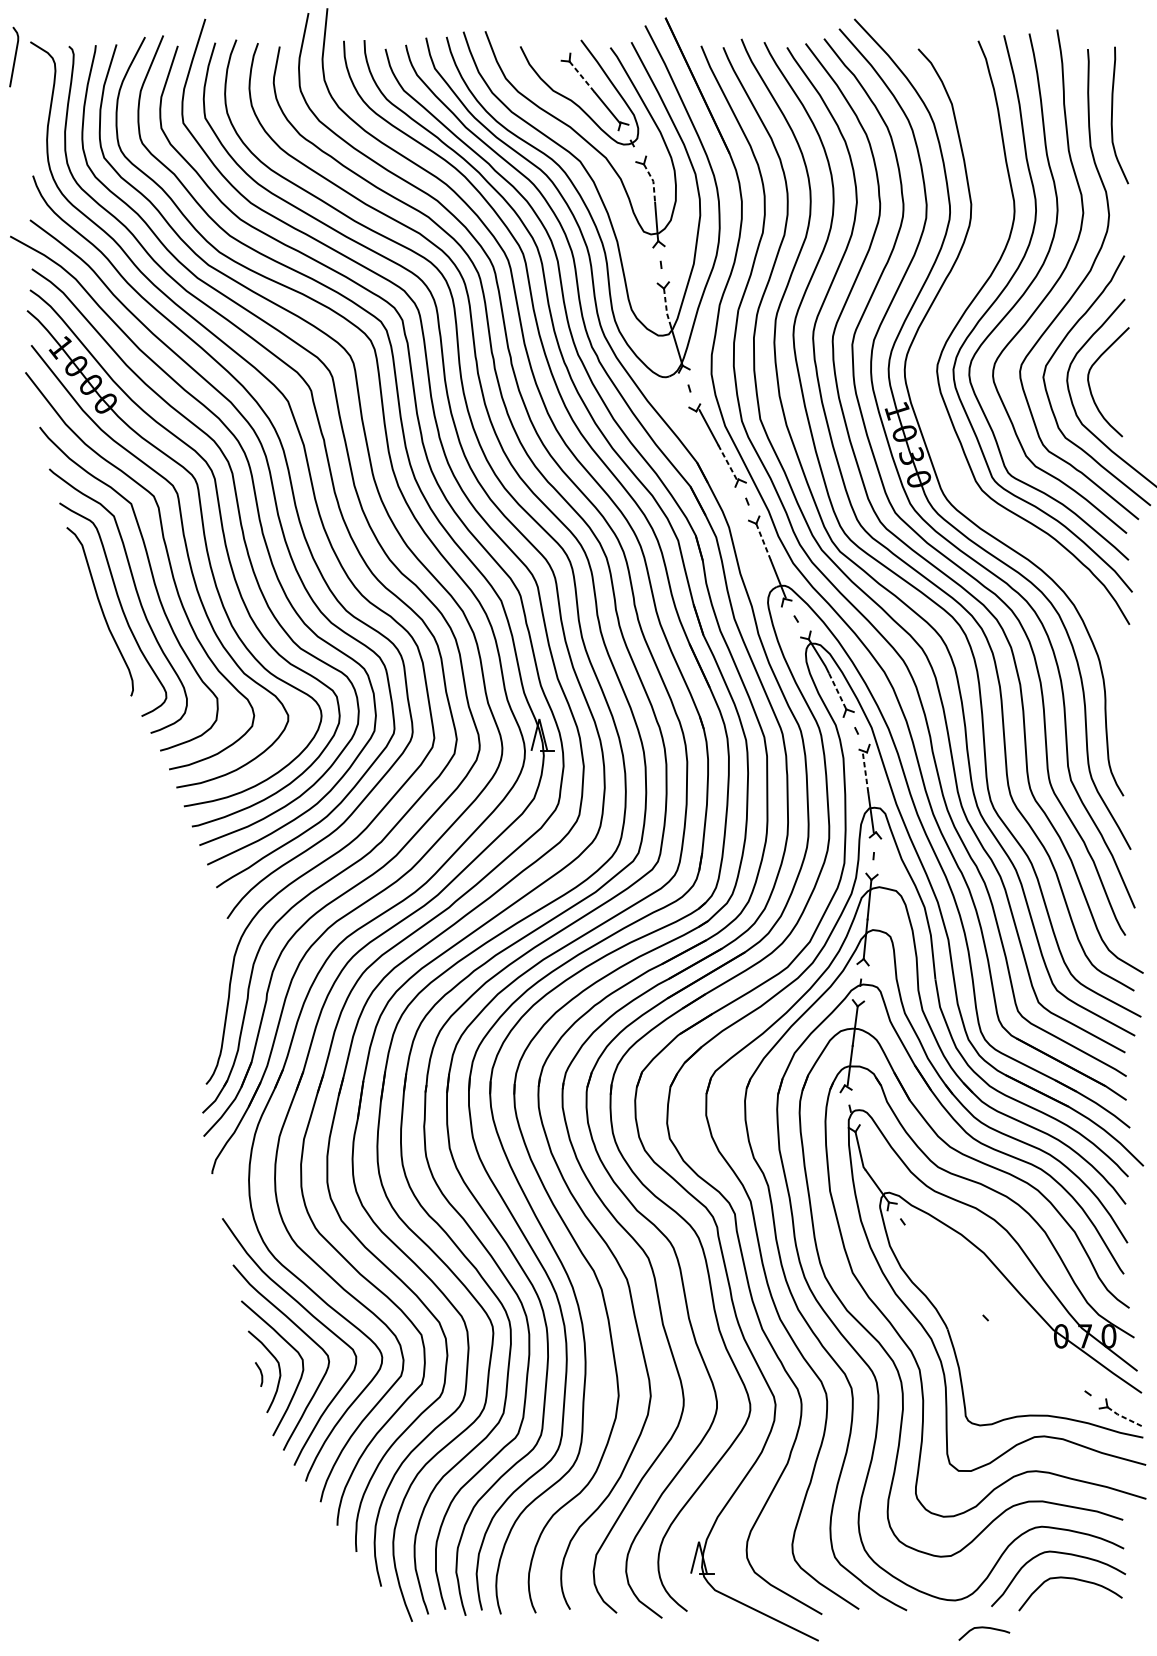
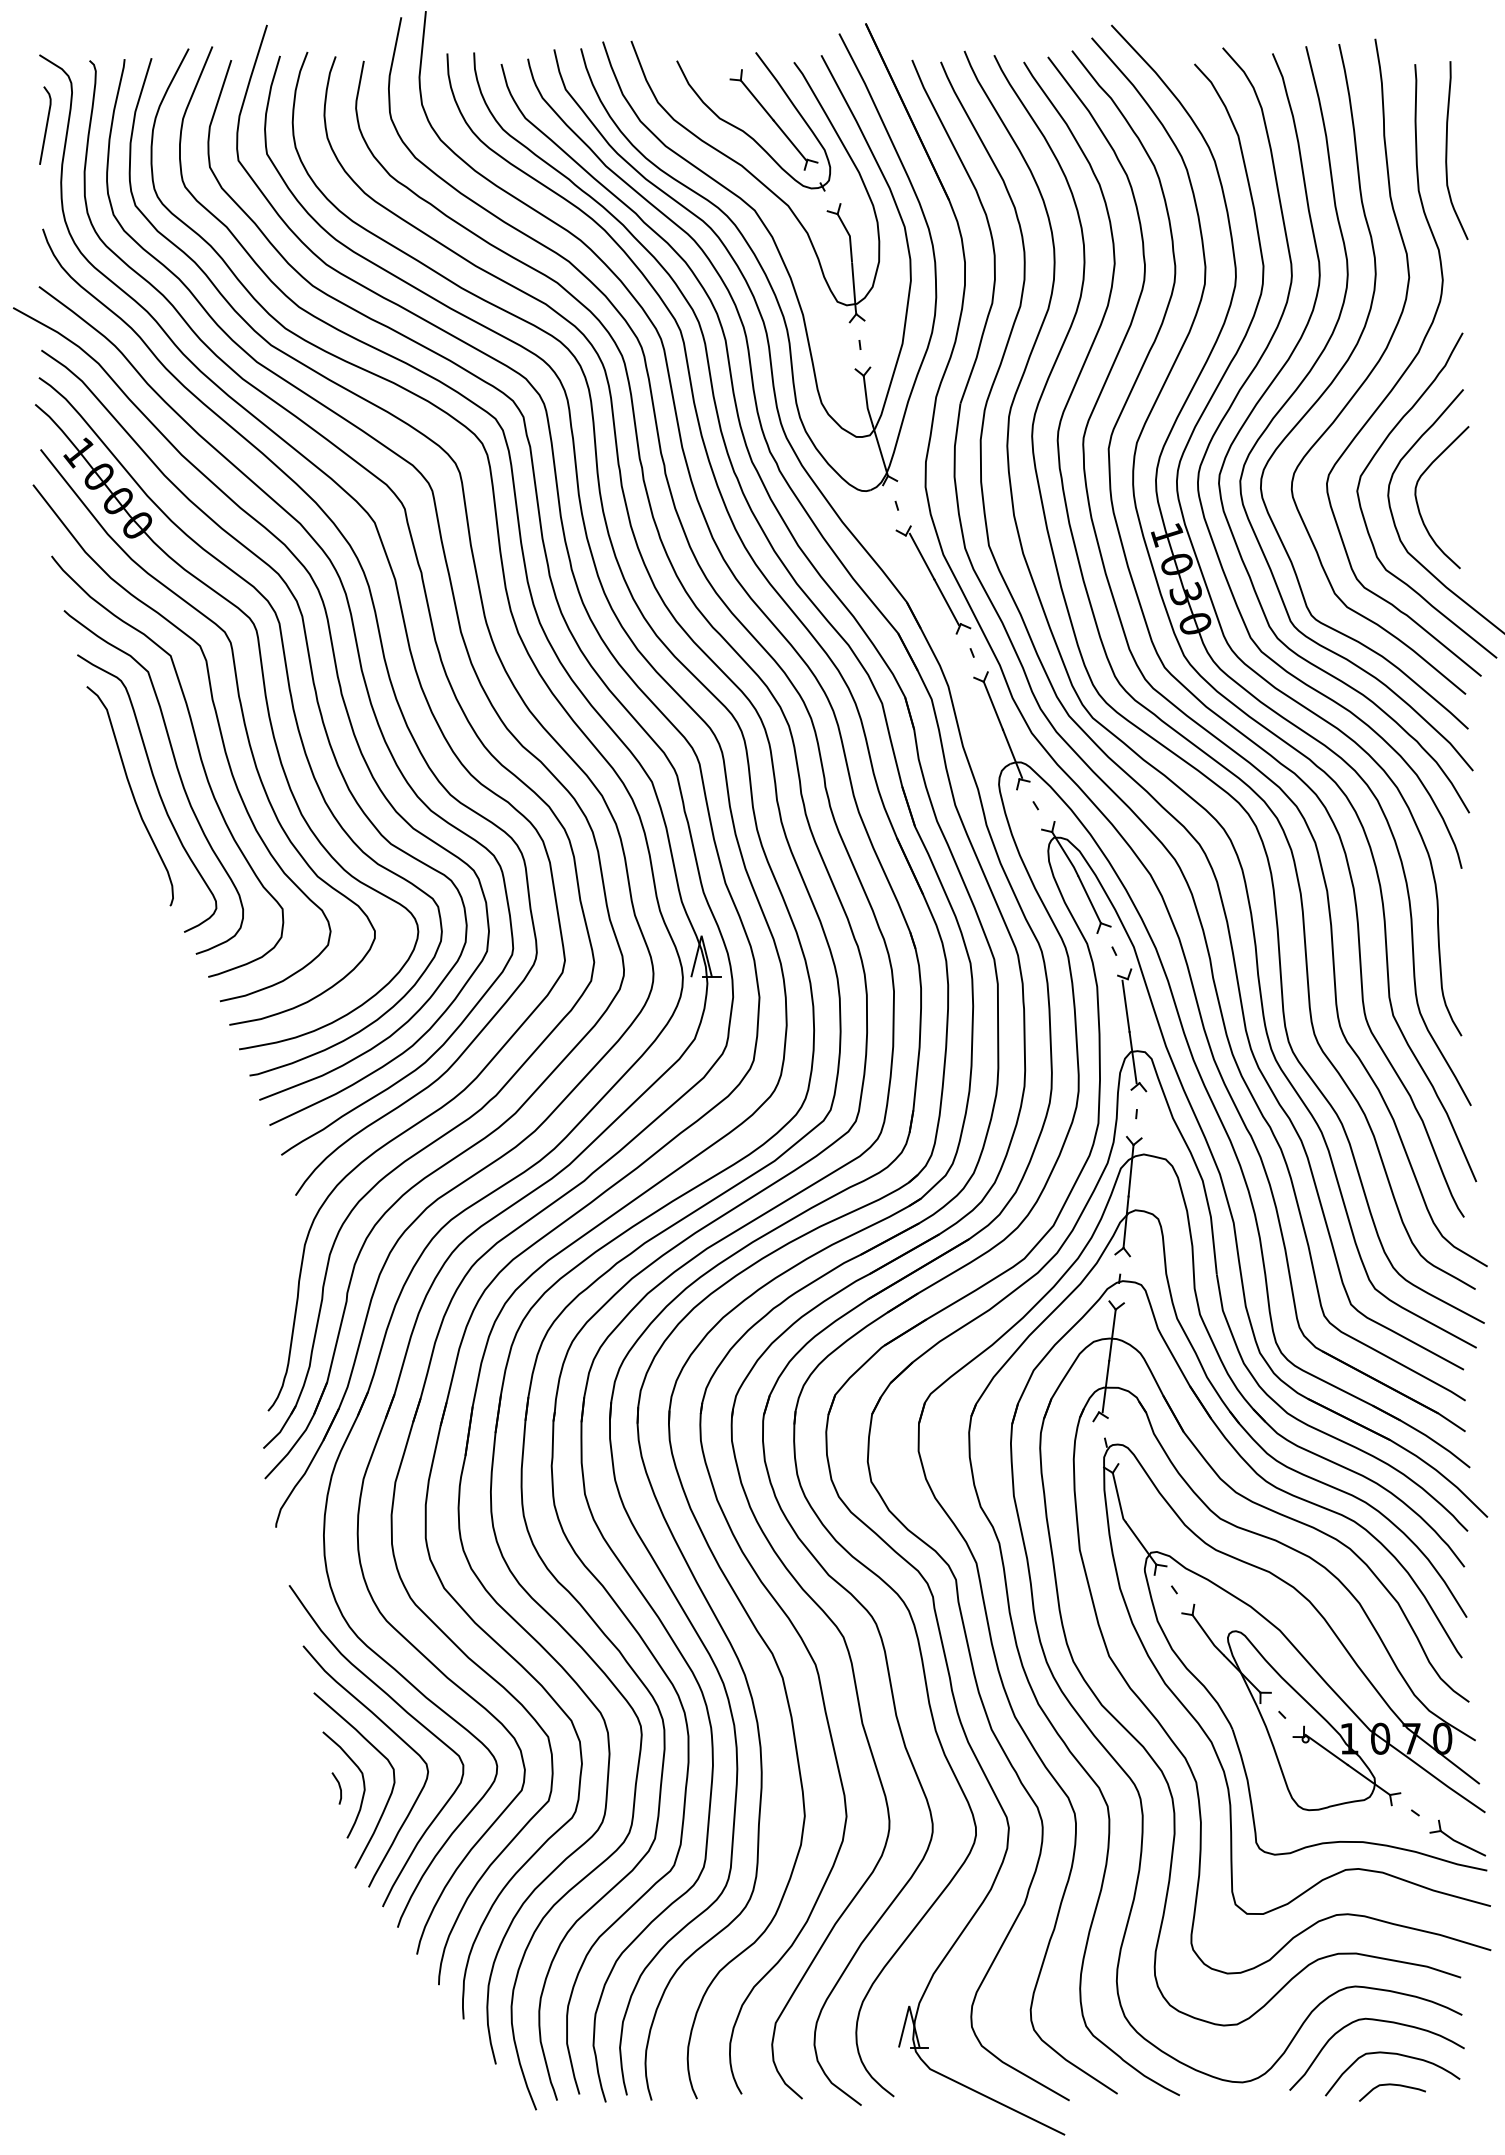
line: (15, 56) -> (46, 125), moved
line: (582, 76) -> (757, 100), dashed -> solid
line: (653, 181) -> (849, 236), dashed -> solid
curve: (949, 307) -> (1235, 400), added
line: (666, 309) -> (866, 402), dashed -> solid
line: (727, 462) -> (946, 602), dashed -> solid
line: (763, 542) -> (993, 705), dashed -> solid
line: (837, 691) -> (1089, 899), dashed -> solid
line: (865, 773) -> (1126, 1006), dashed -> solid
part: (992, 1312) -> (1291, 1707), added
line: (1124, 1417) -> (1462, 1844), dashed -> solid
curve: (984, 1628) -> (1392, 2085), moved

